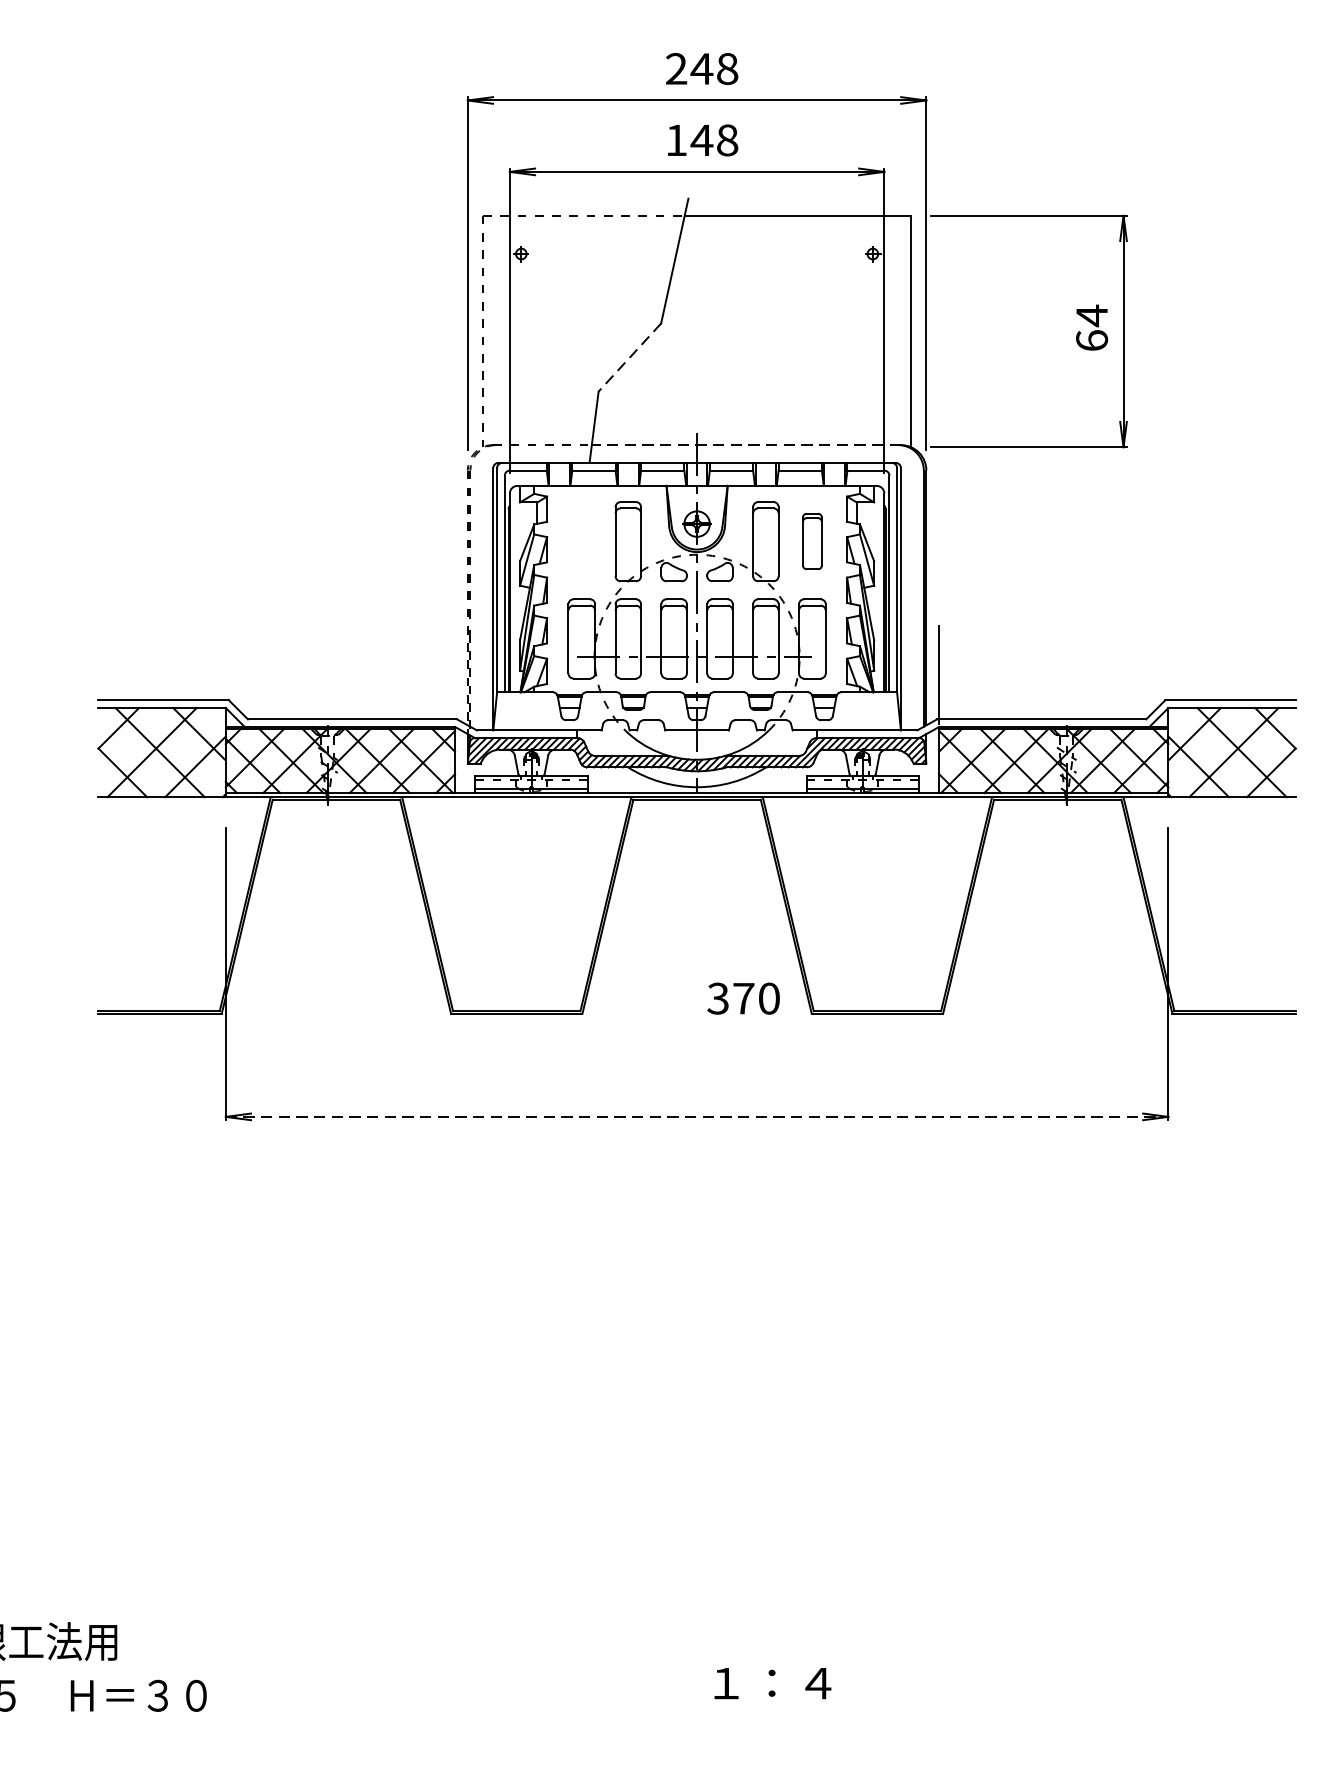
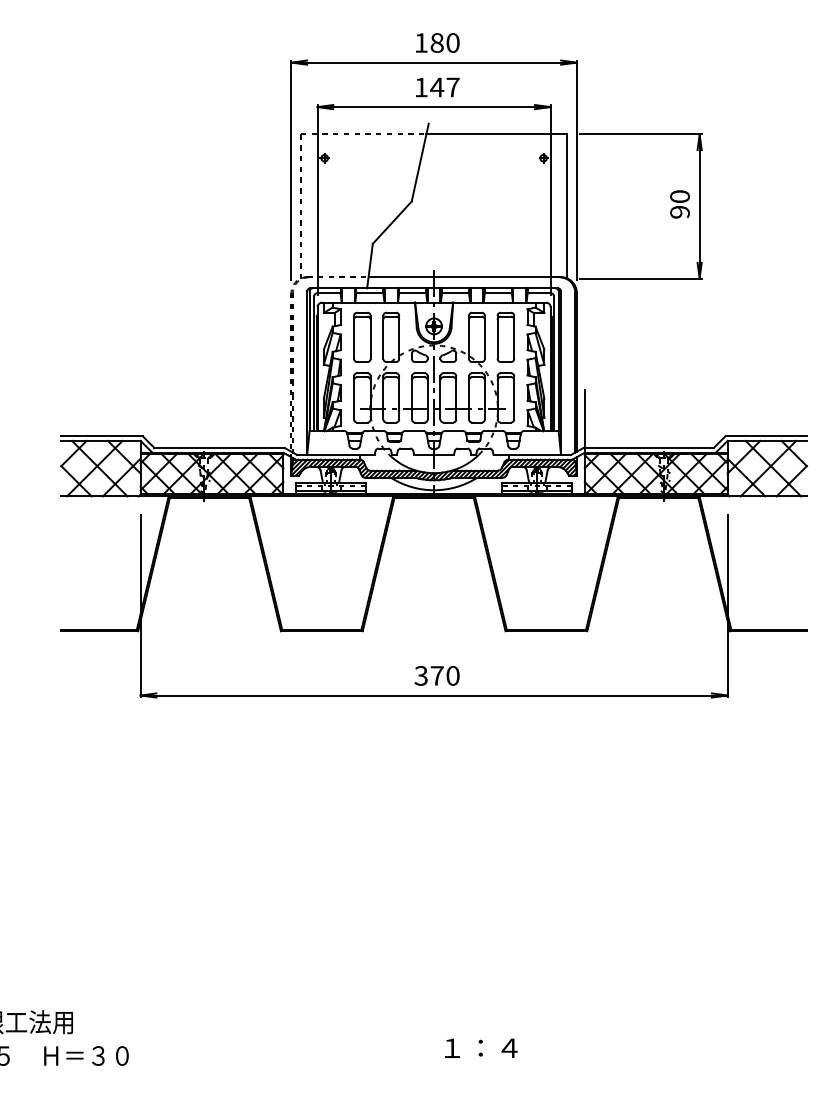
text: (700, 68) -> (436, 42), 248 -> 180
text: (726, 140) -> (452, 87), 148 -> 147
text: (1091, 326) -> (679, 203), 64 -> 90
line: (630, 357) -> (392, 222), dashed -> solid
line: (745, 445) -> (464, 277), dashed -> solid
part: (582, 540) -> (362, 336), added
part: (811, 540) -> (505, 336), size x1.43
text: (742, 998) -> (436, 675), moved
line: (697, 1116) -> (434, 695), dashed -> solid

